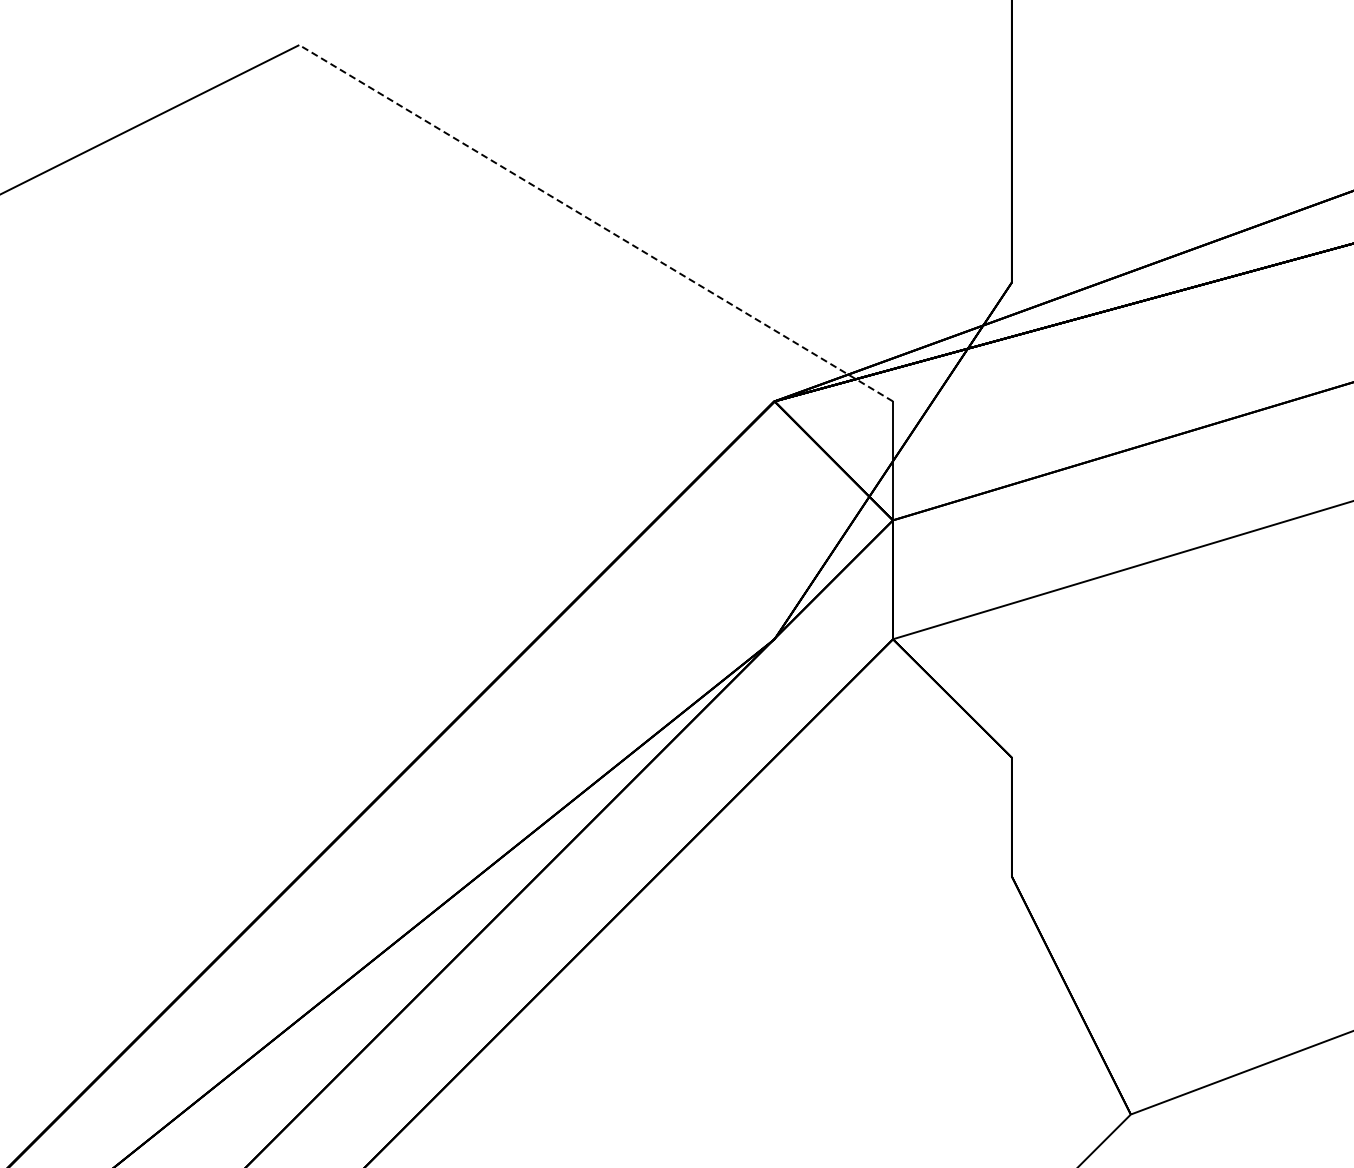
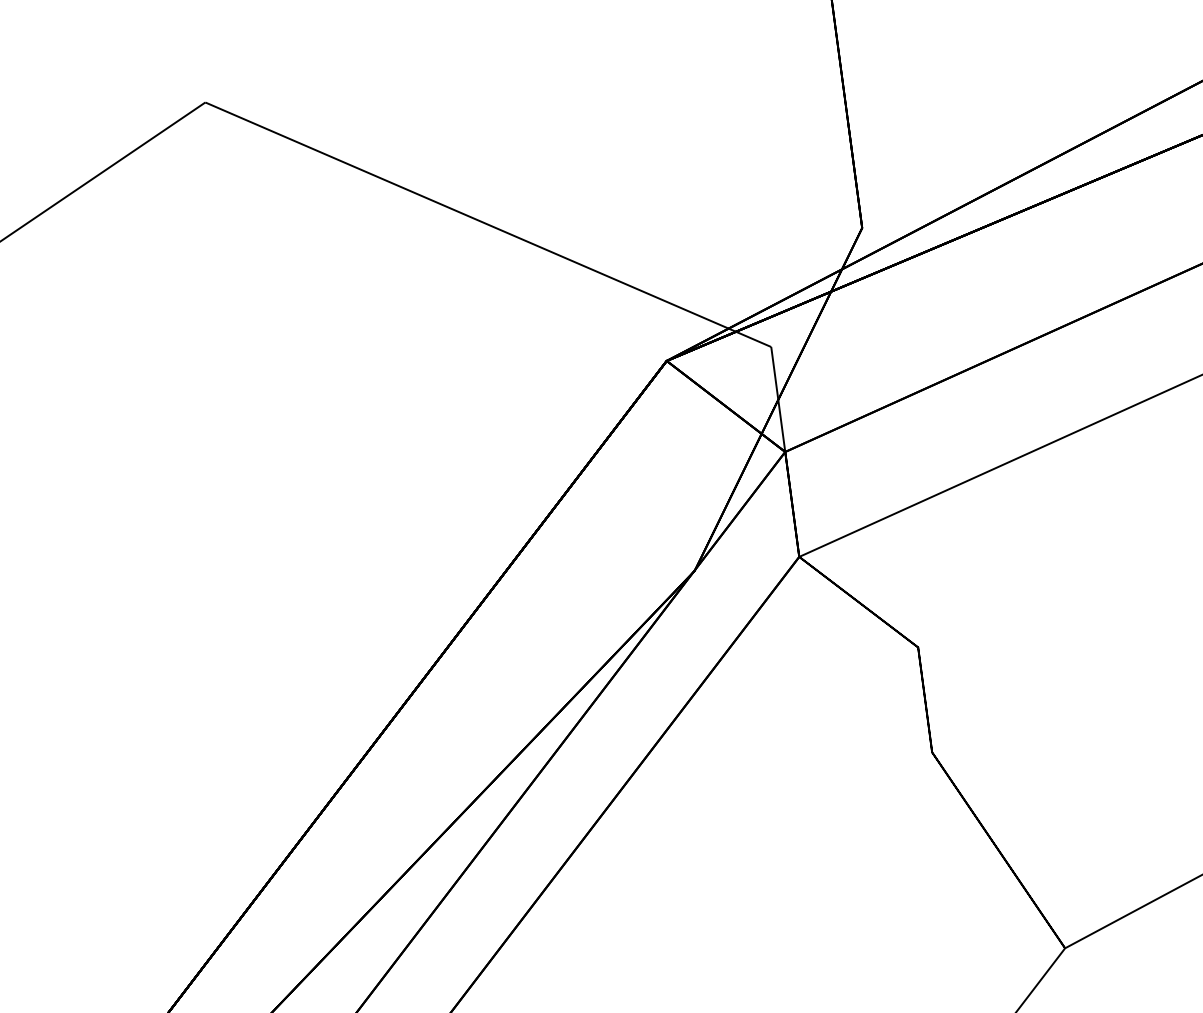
line: (595, 223) -> (487, 225), dashed -> solid

